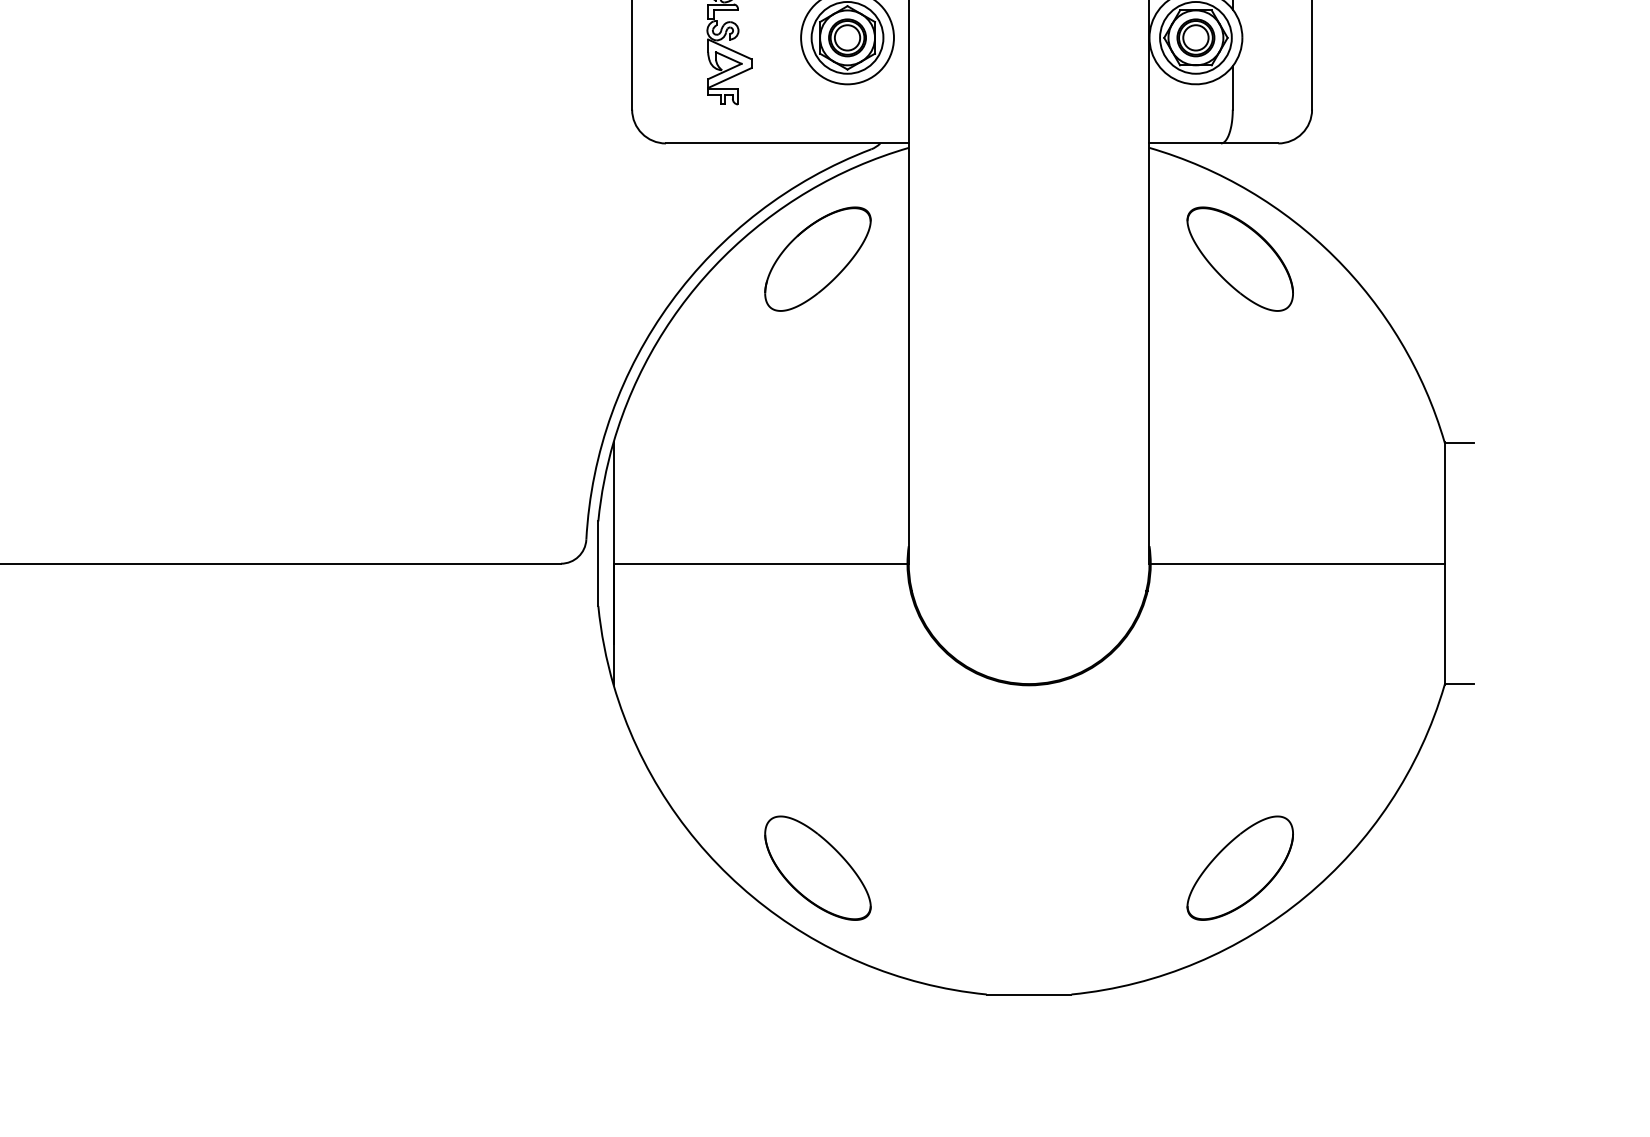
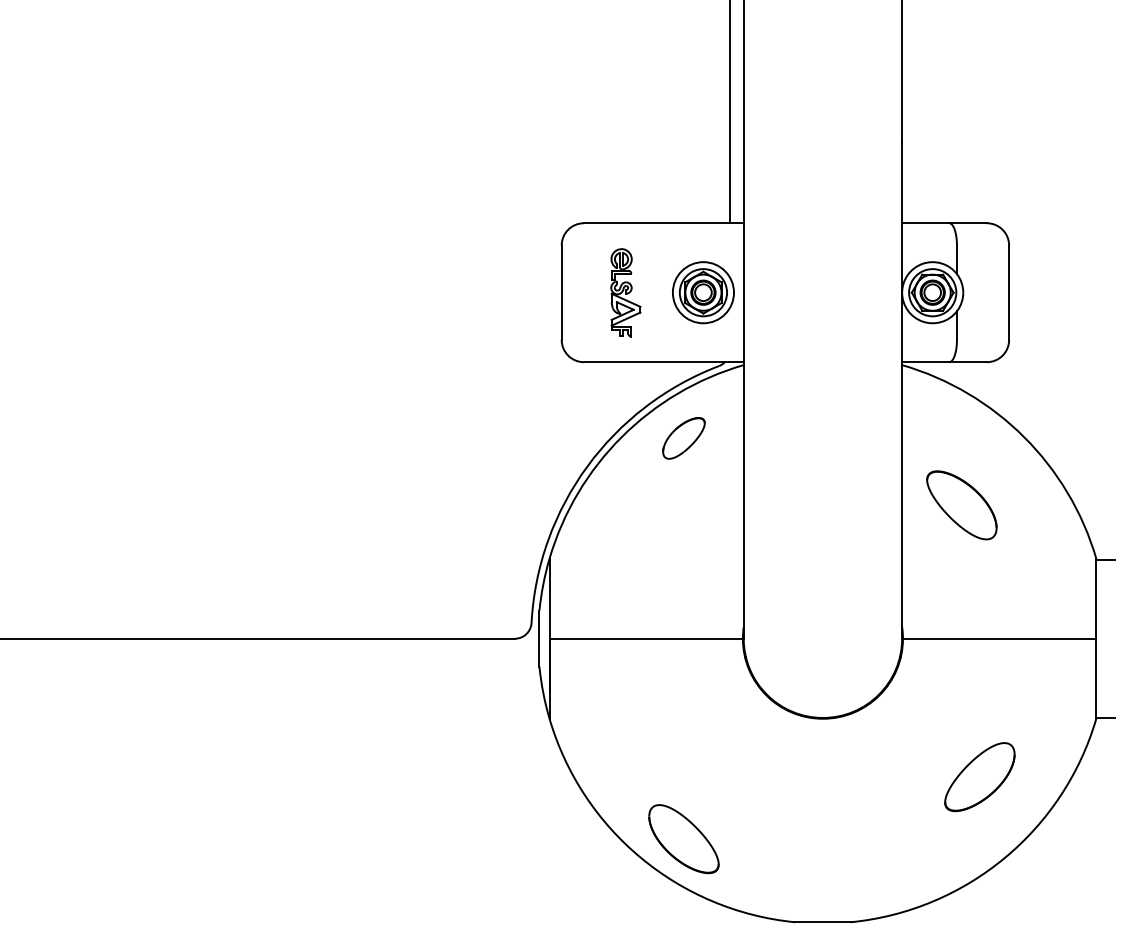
part: (817, 259) -> (683, 438), size x0.6
part: (1239, 259) -> (961, 505), moved
part: (1239, 868) -> (979, 777), moved

